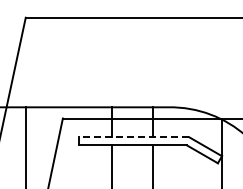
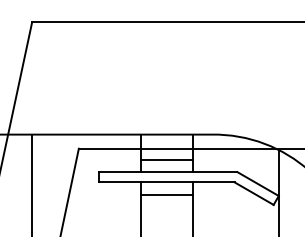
line: (132, 127) -> (166, 159), added
line: (133, 137) -> (167, 172), dashed -> solid
line: (132, 155) -> (166, 195), added

